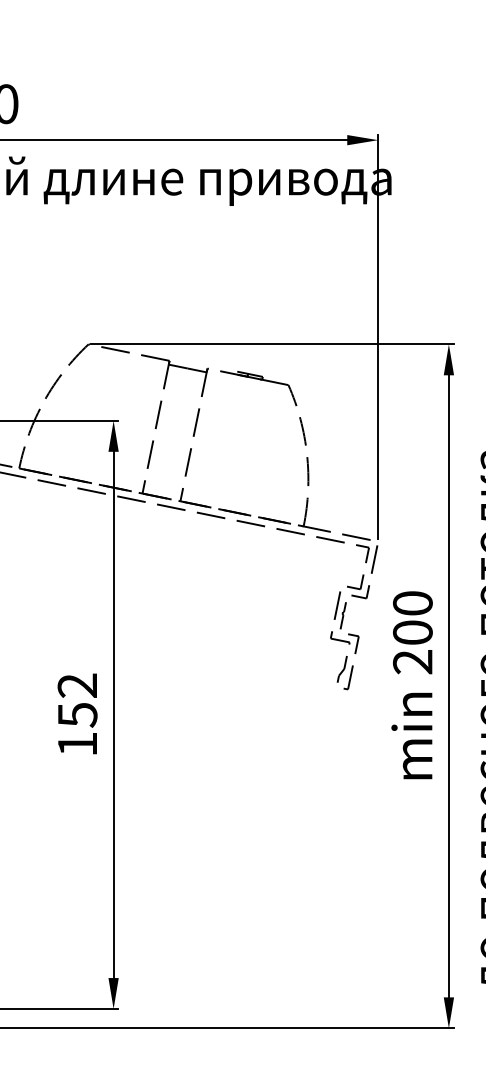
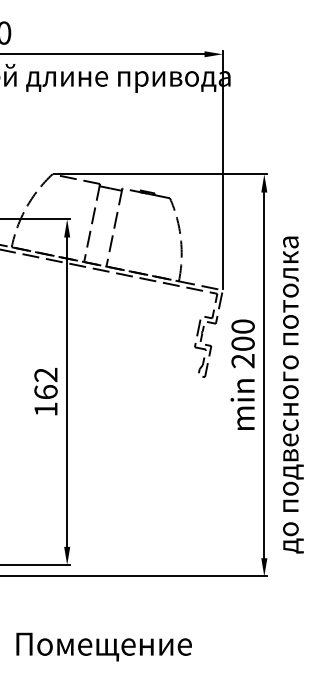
text: (76, 715) -> (45, 392), 152 -> 162

